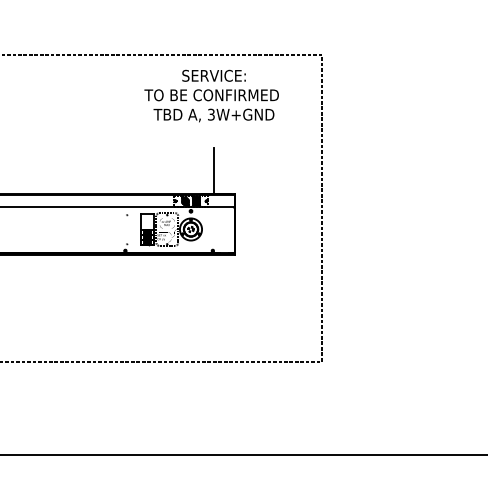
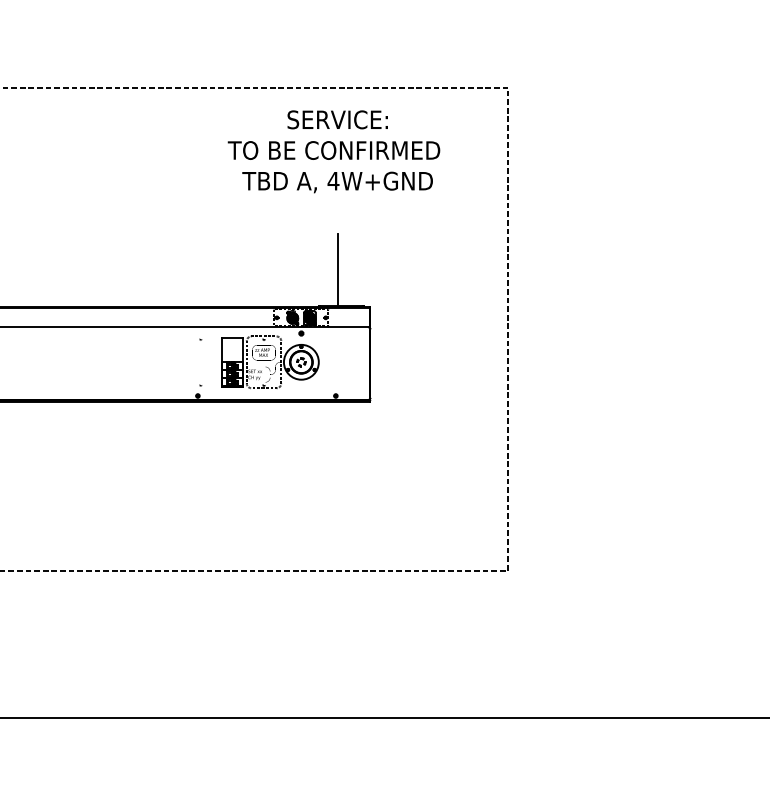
text: (211, 114) -> (333, 180), 3W+GND -> 4W+GND

